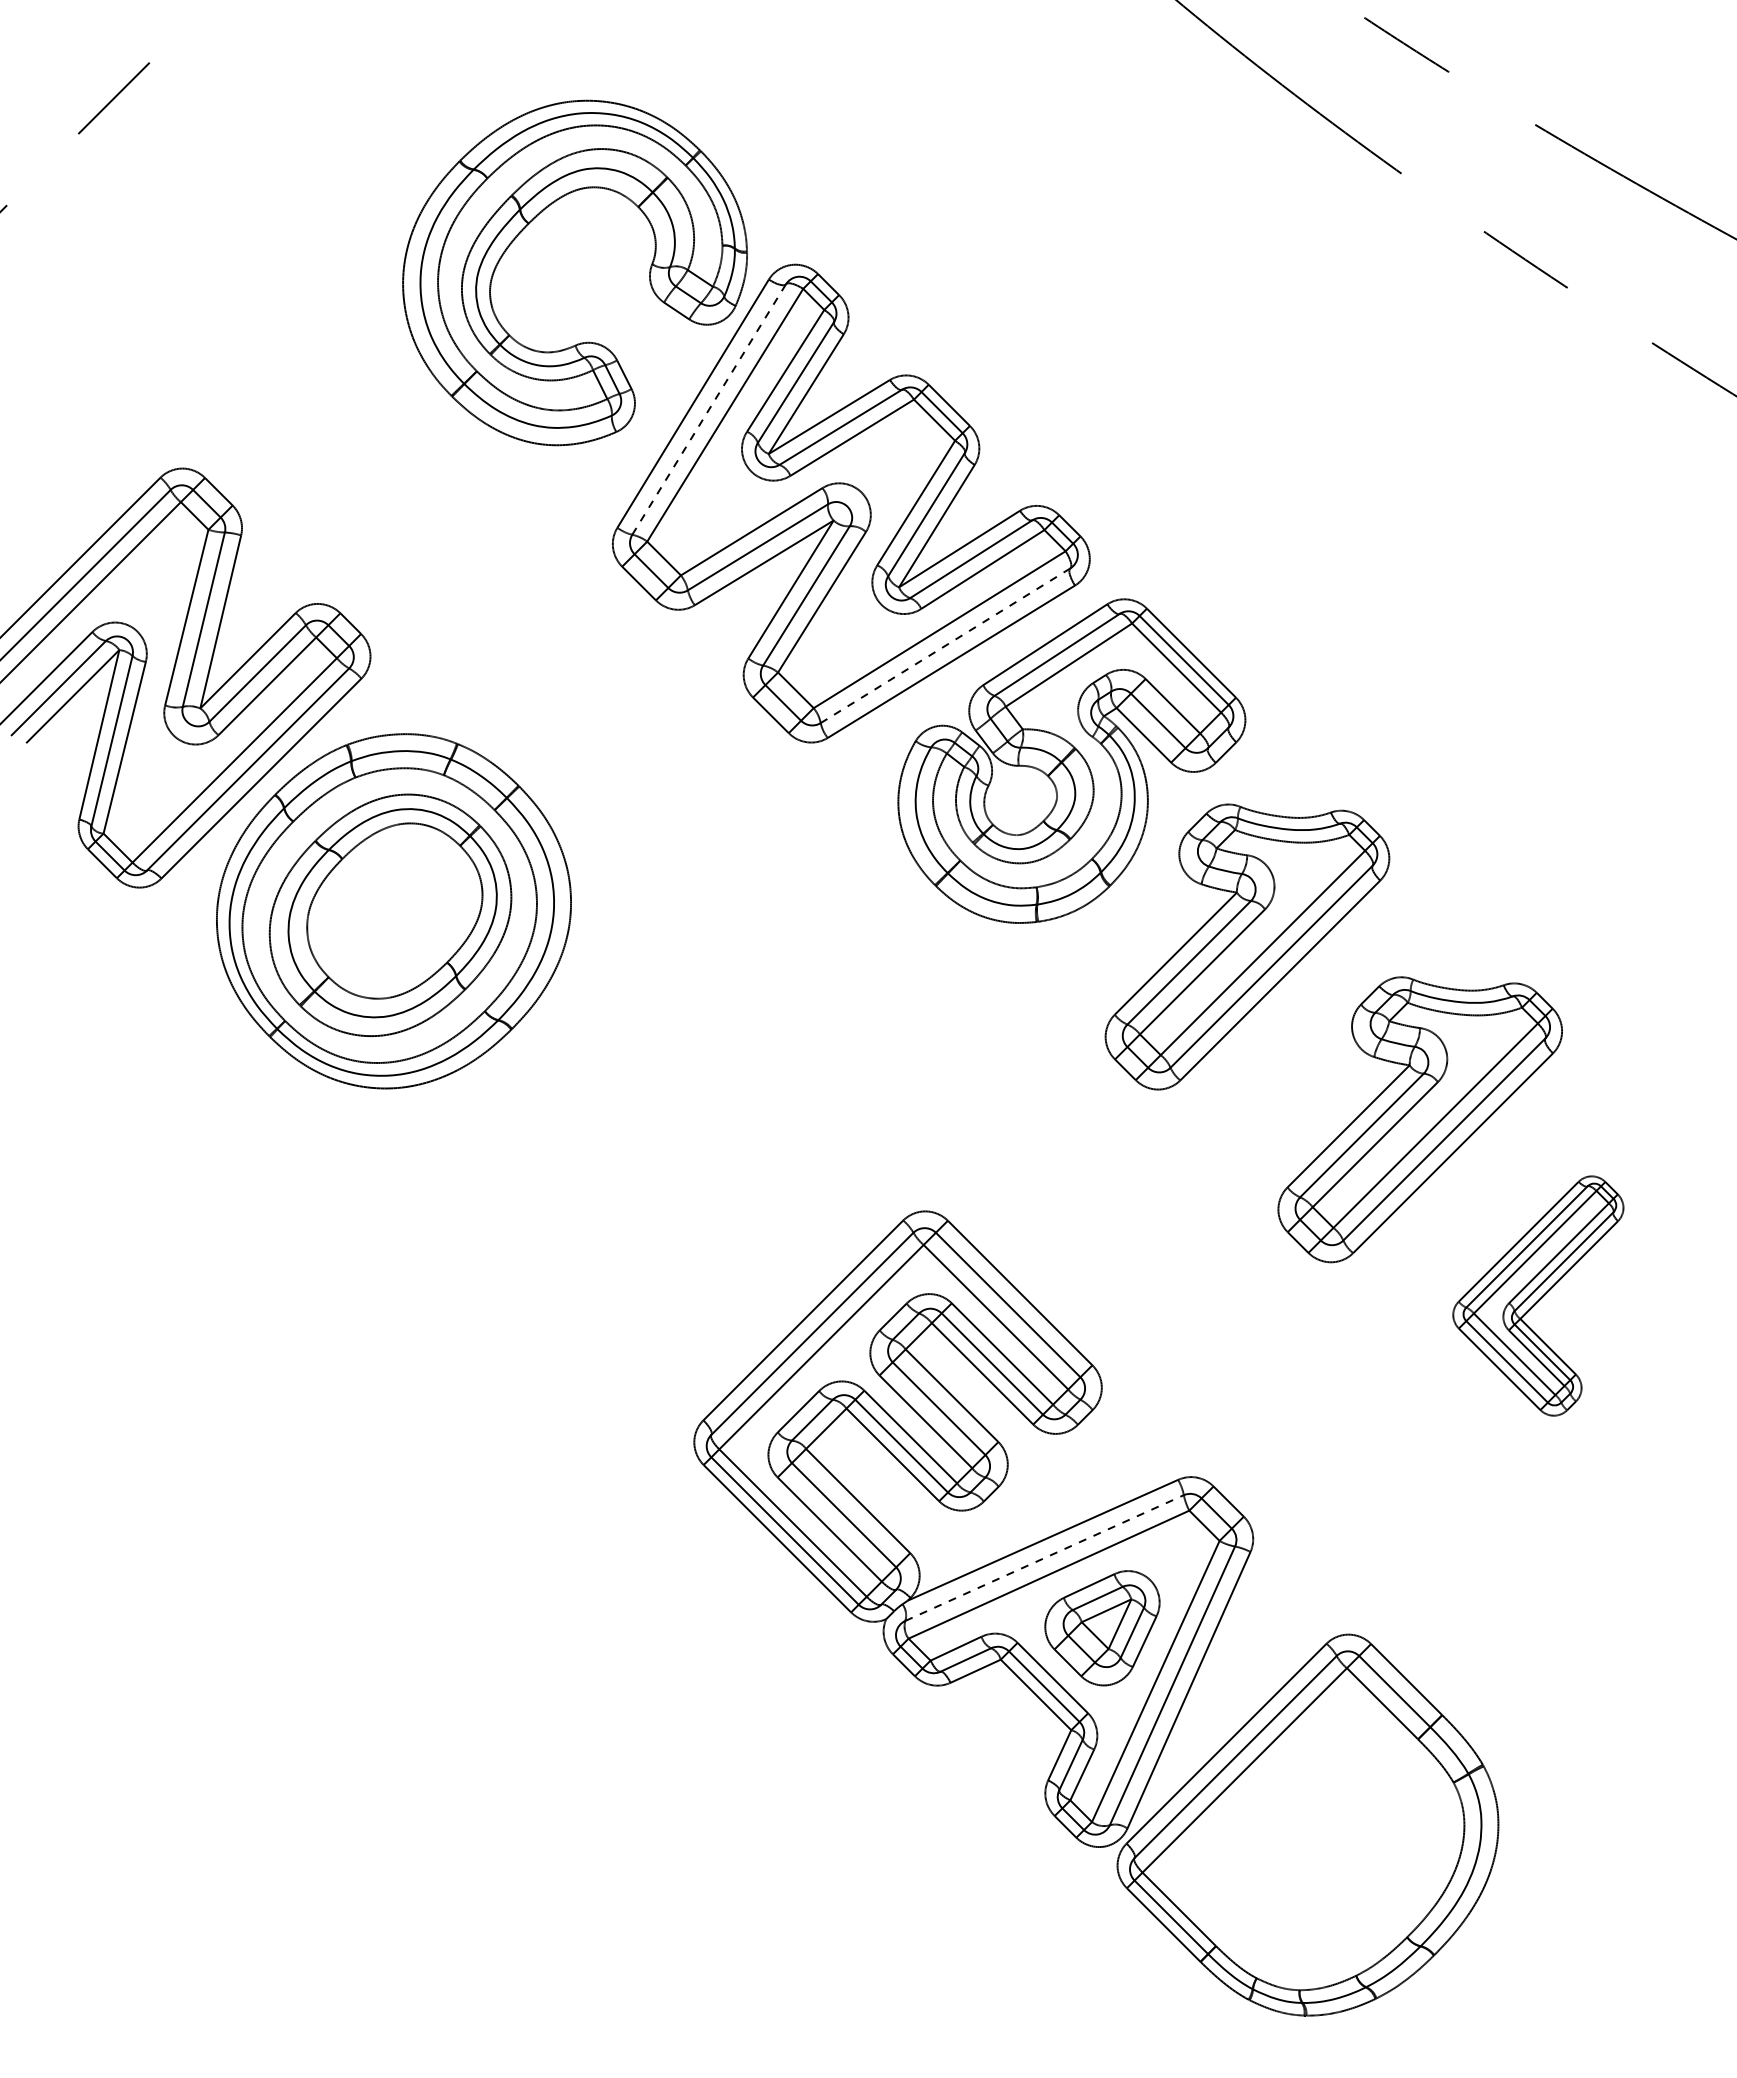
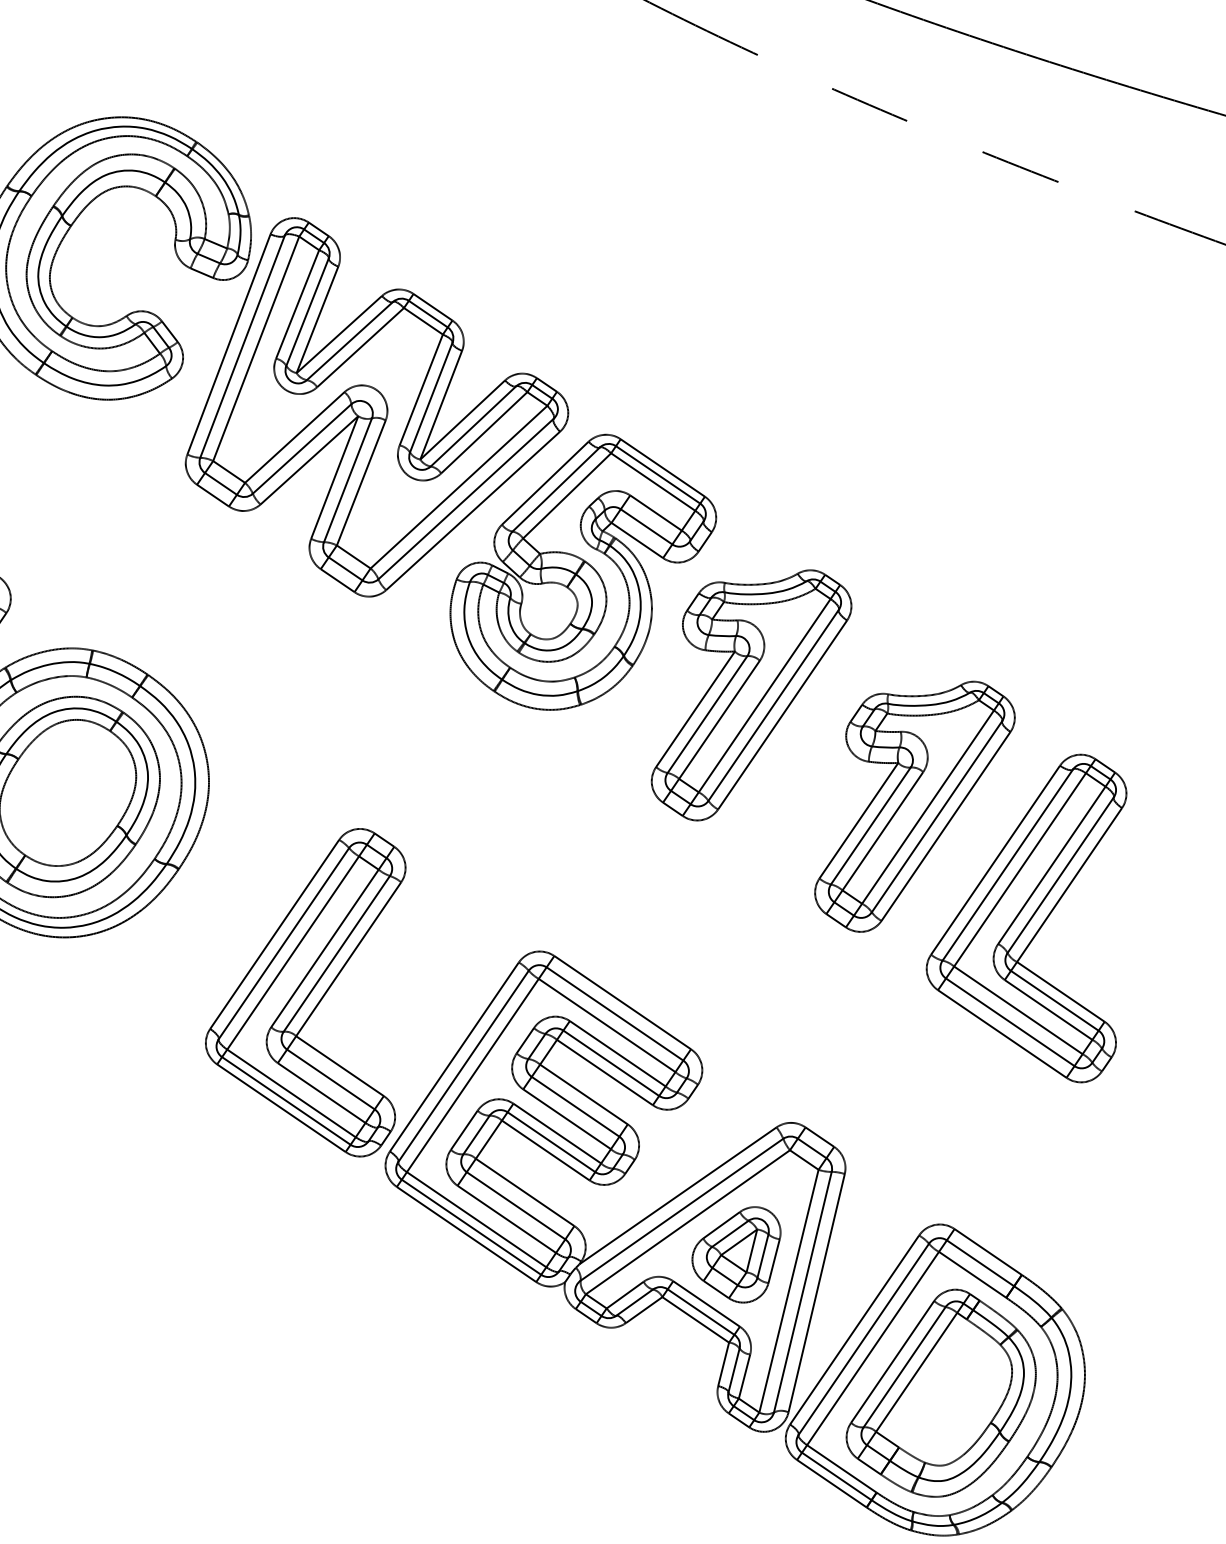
line: (709, 409) -> (242, 346), dashed -> solid
line: (945, 645) -> (466, 498), dashed -> solid
part: (645, 1220) -> (313, 1001), added
part: (1538, 1295) -> (1035, 926), size x1.67
line: (1044, 1558) -> (681, 1210), dashed -> solid
part: (1314, 1841) -> (939, 1394), added

